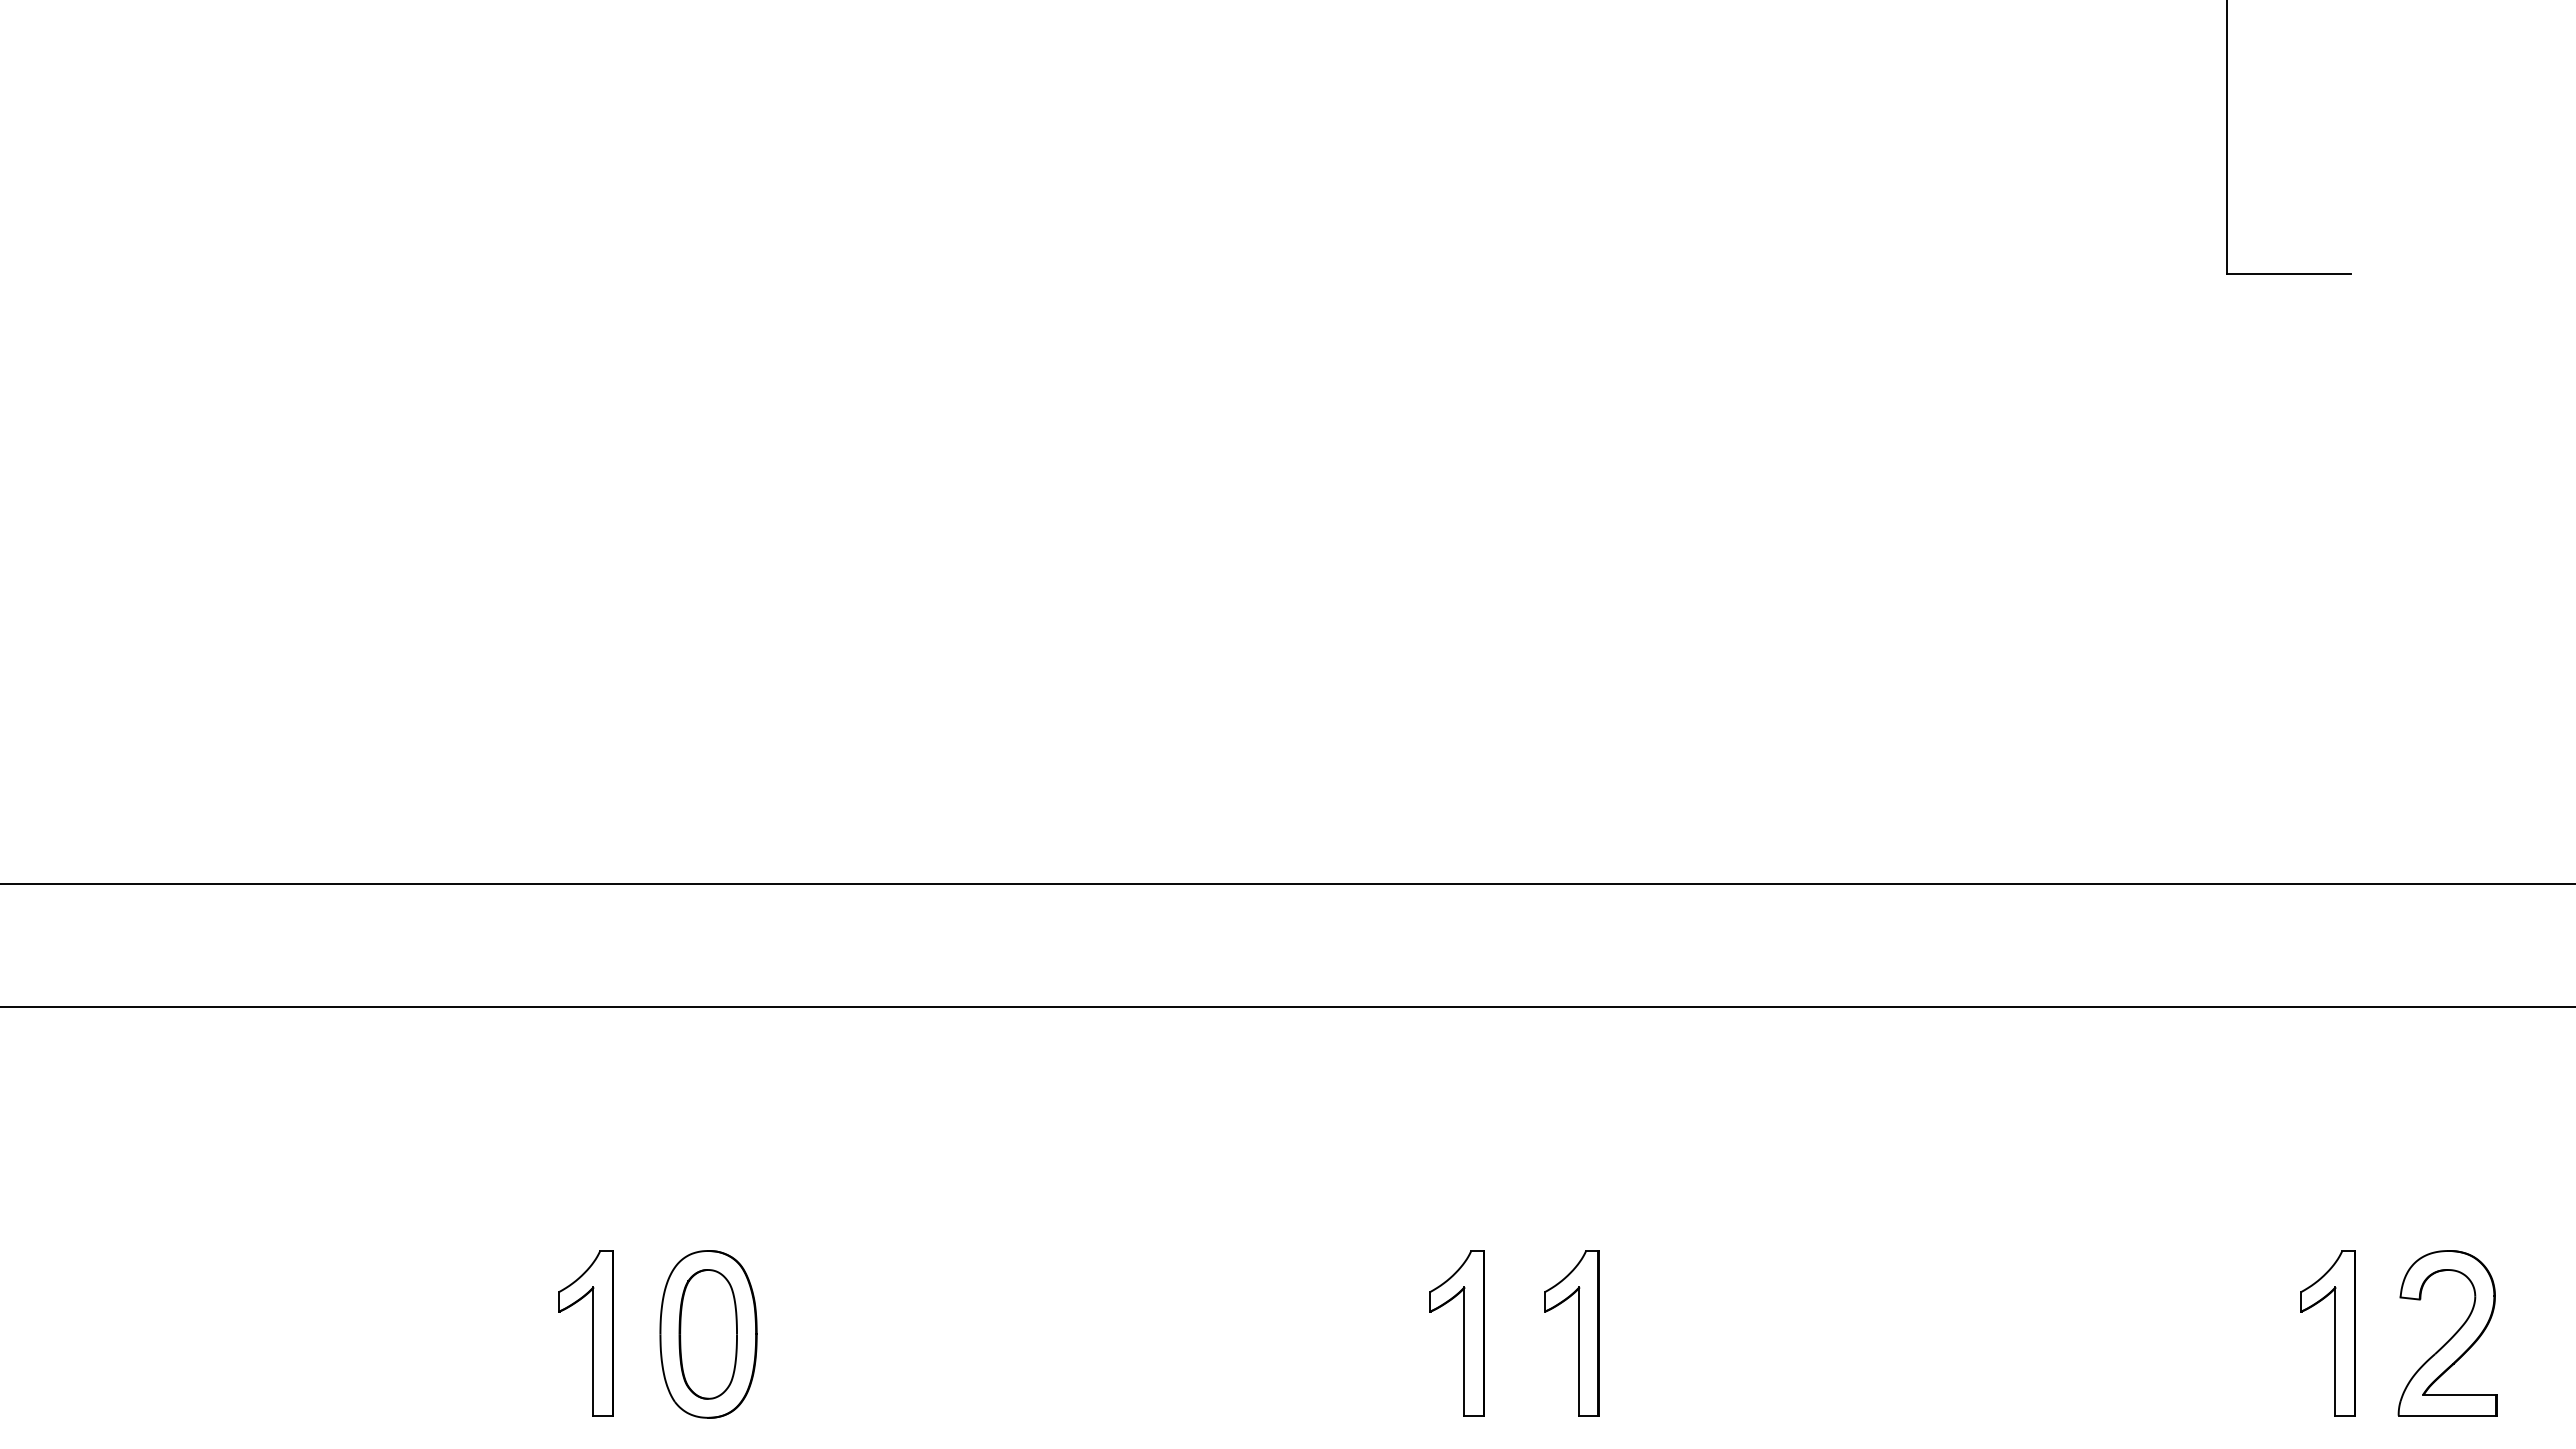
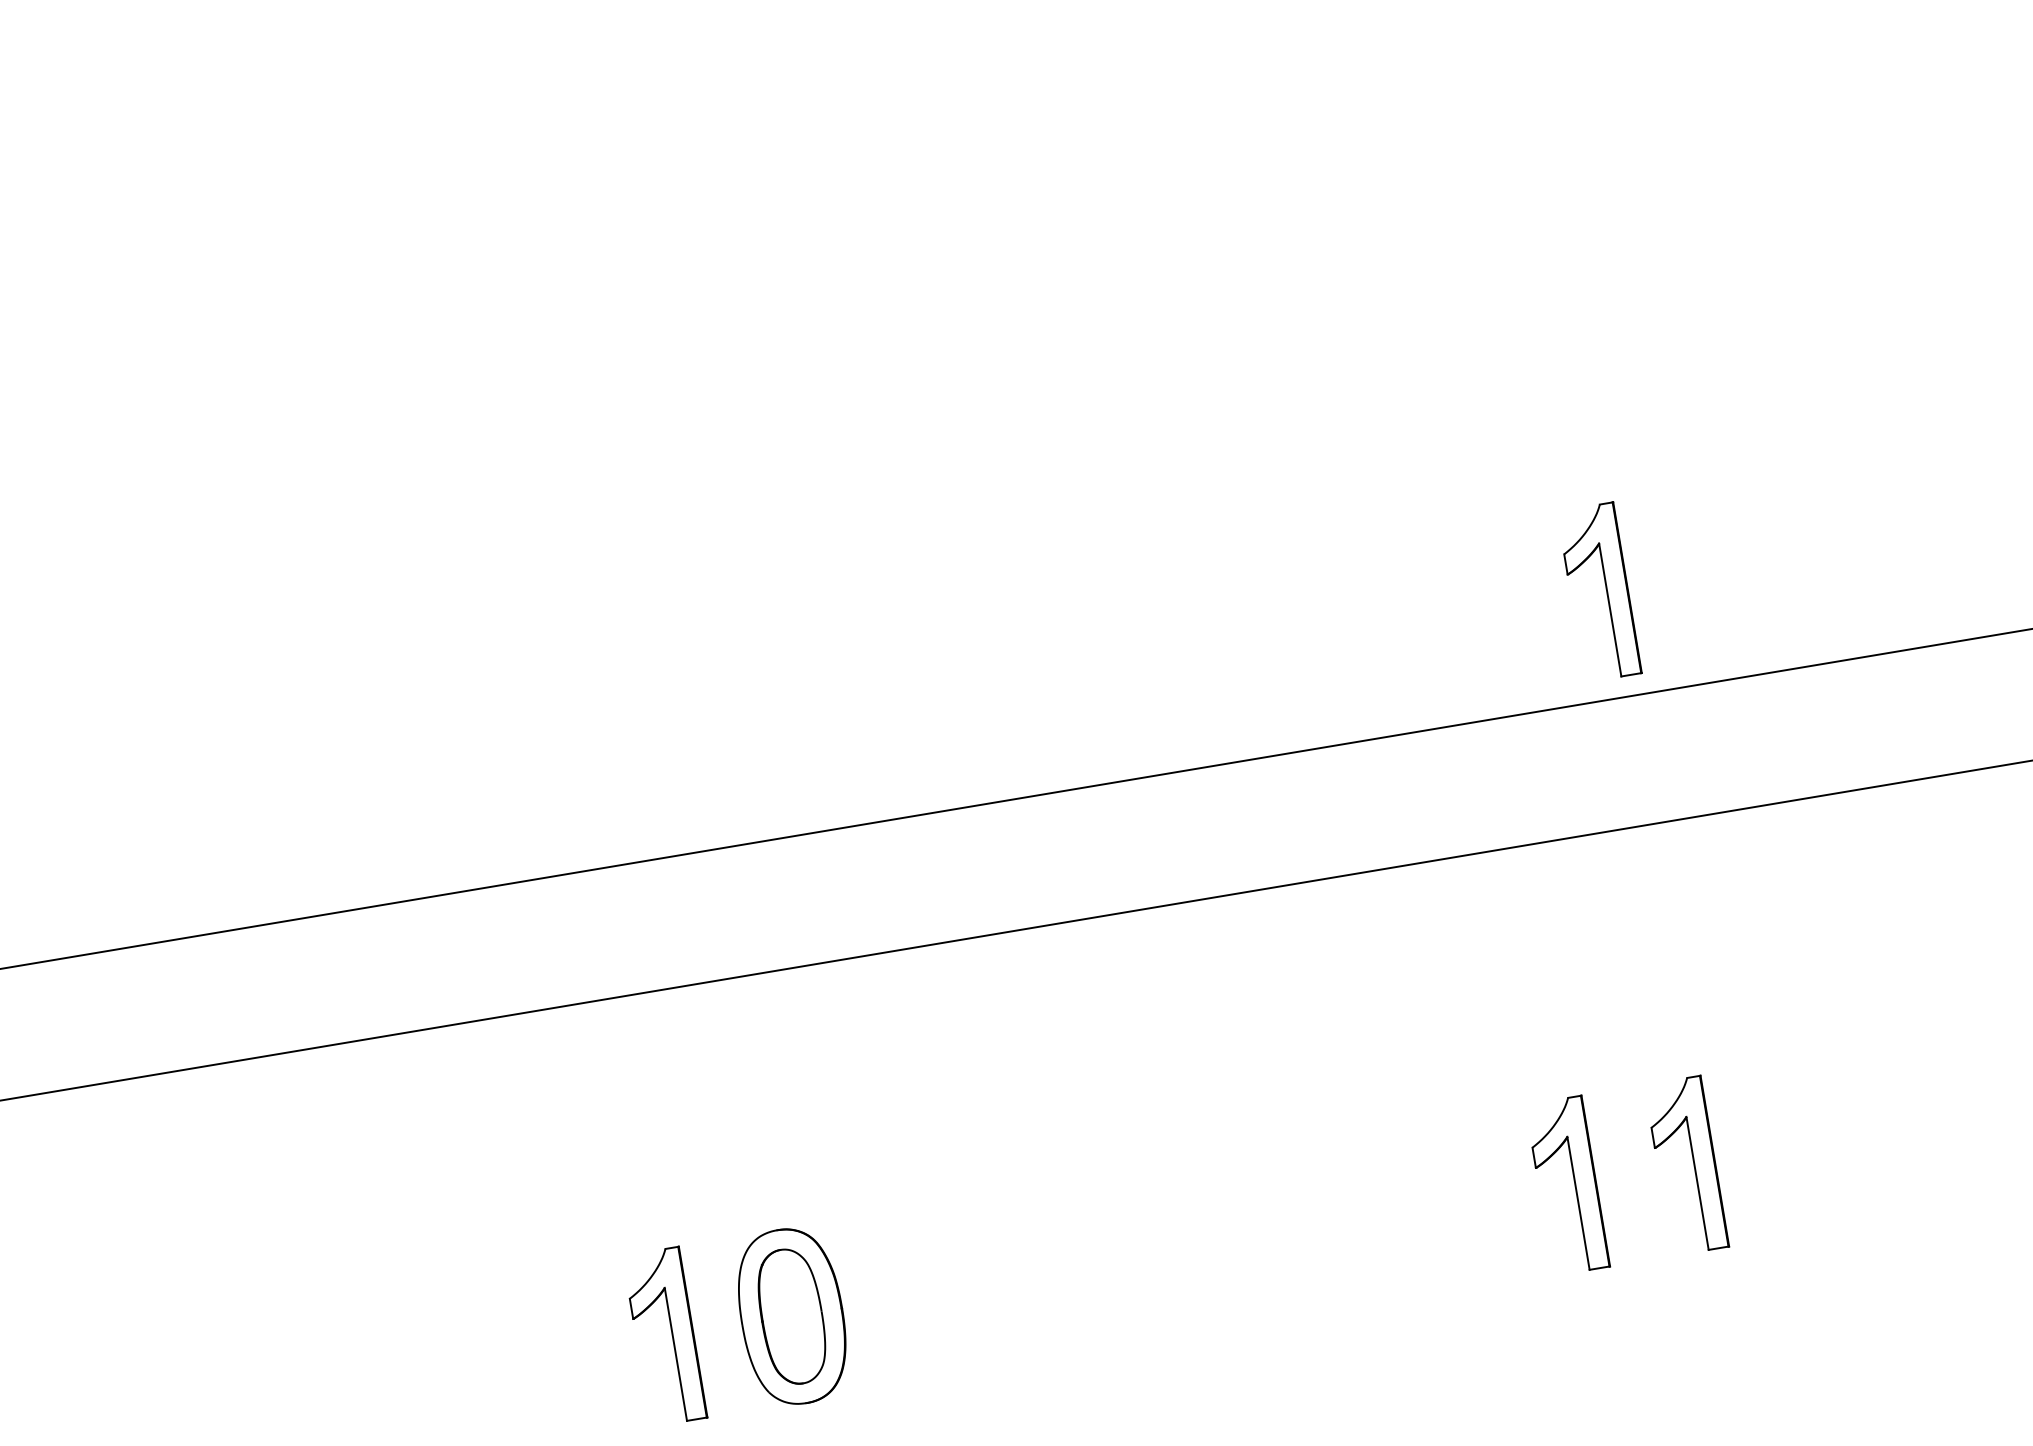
part: (1586, 781) -> (1606, 591), added

